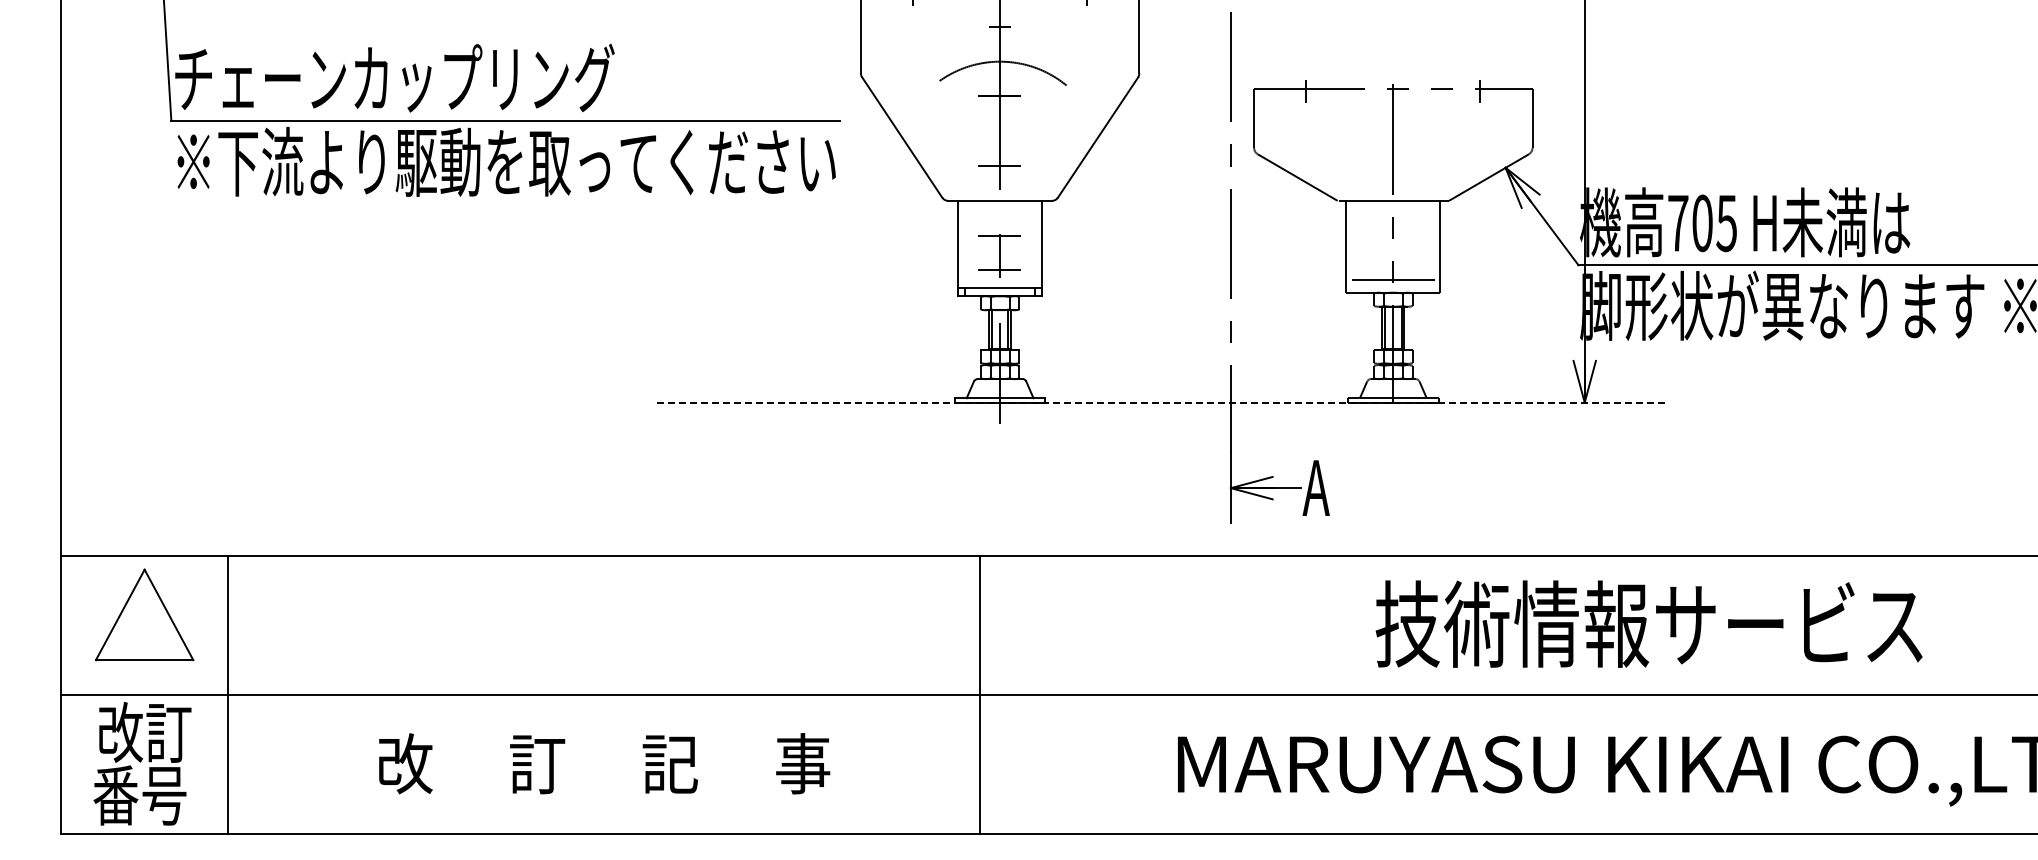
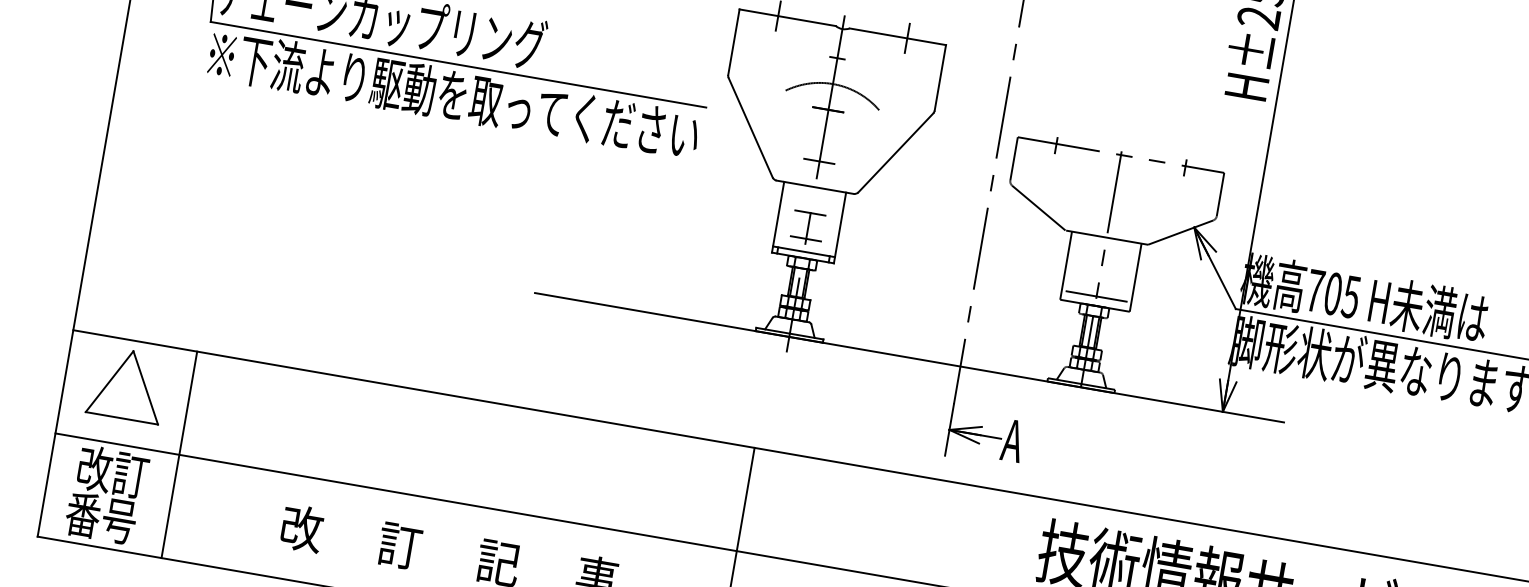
line: (1162, 402) -> (909, 357), dashed -> solid

